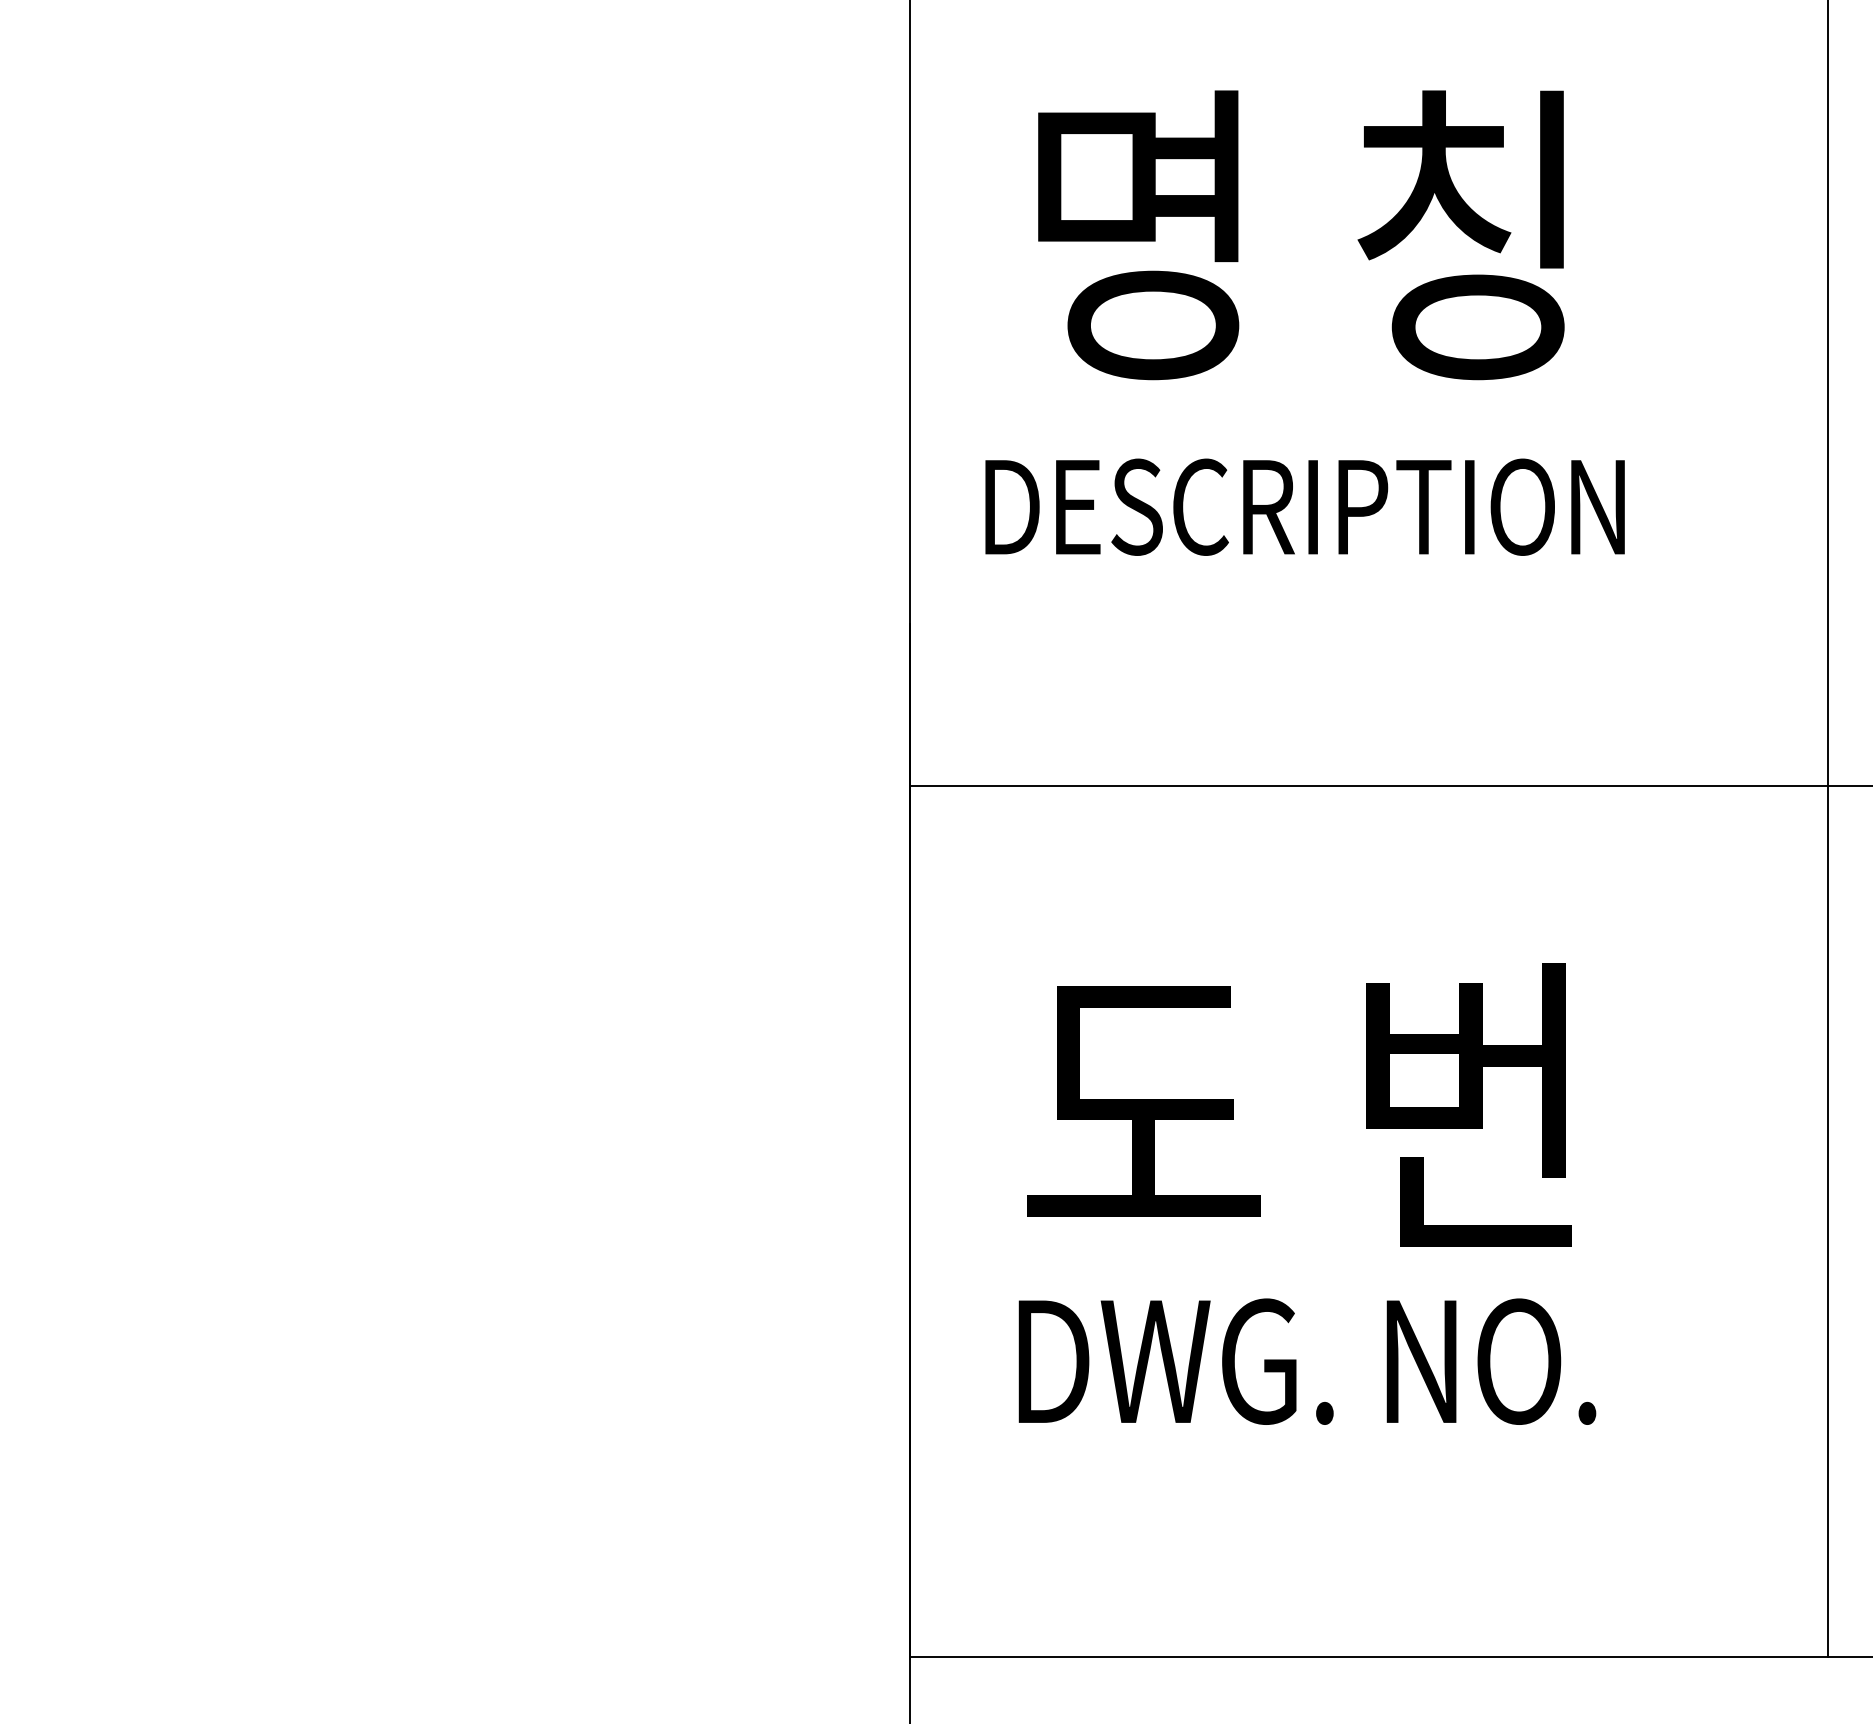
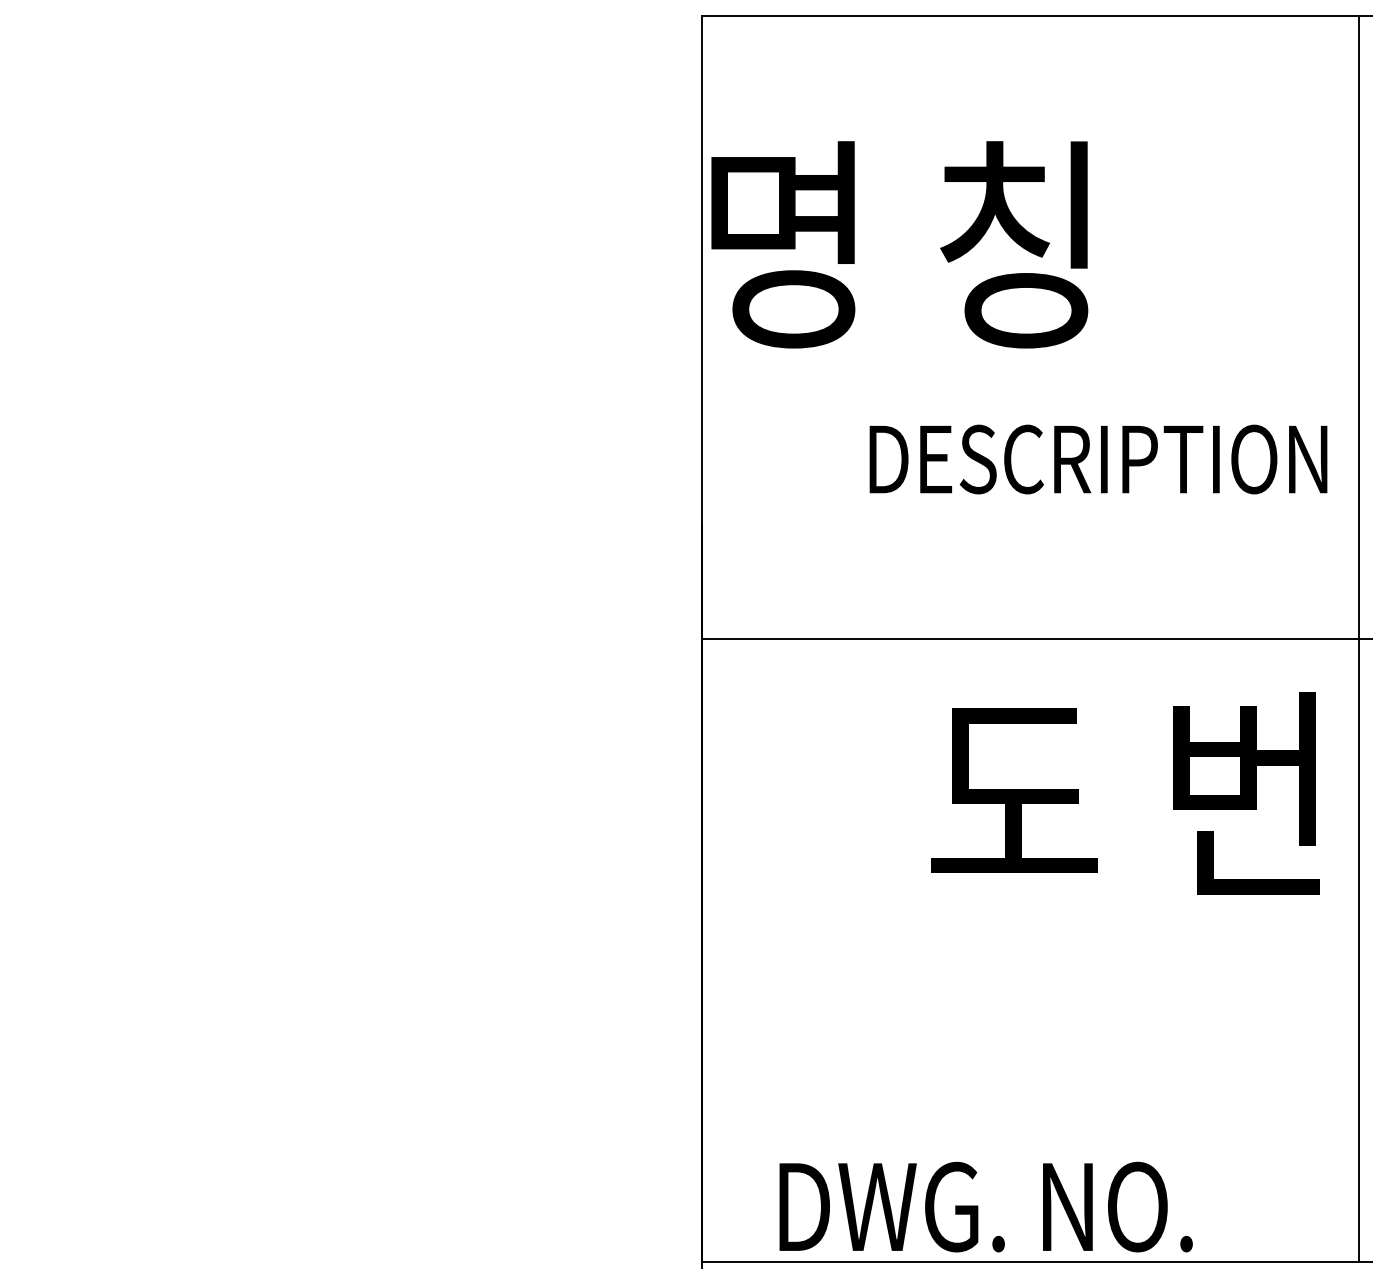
text: (1300, 234) -> (899, 244), moved
text: (1305, 507) -> (1098, 459), moved
text: (1298, 1105) -> (1124, 793), moved
text: (1306, 1360) -> (985, 1206), moved

